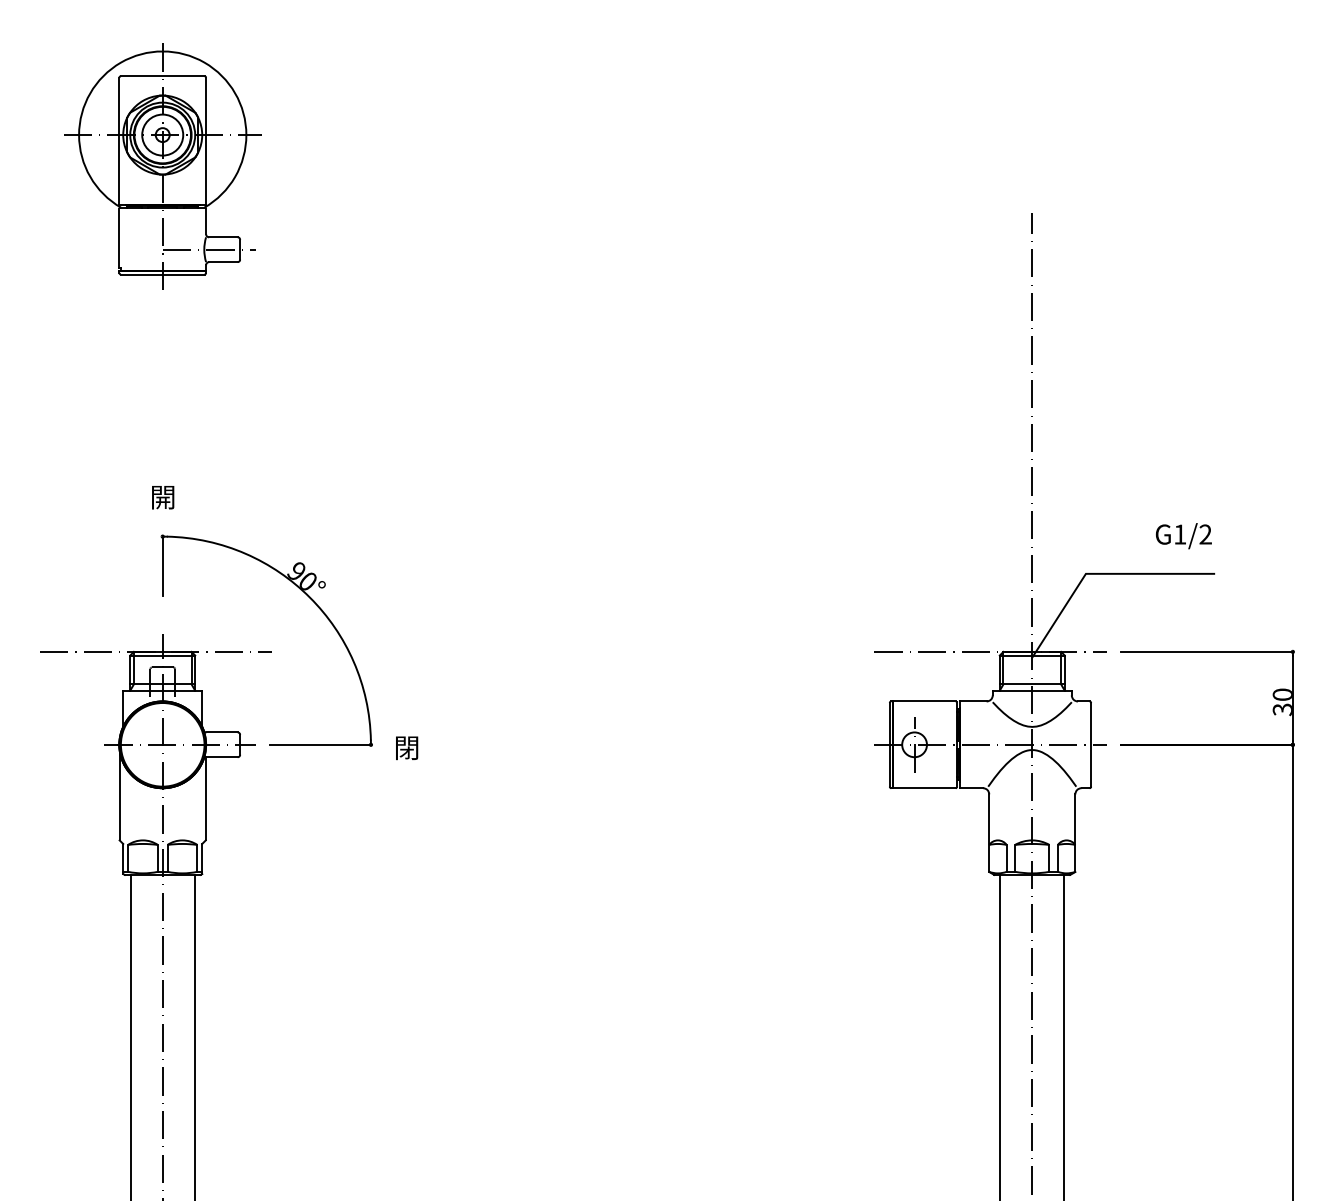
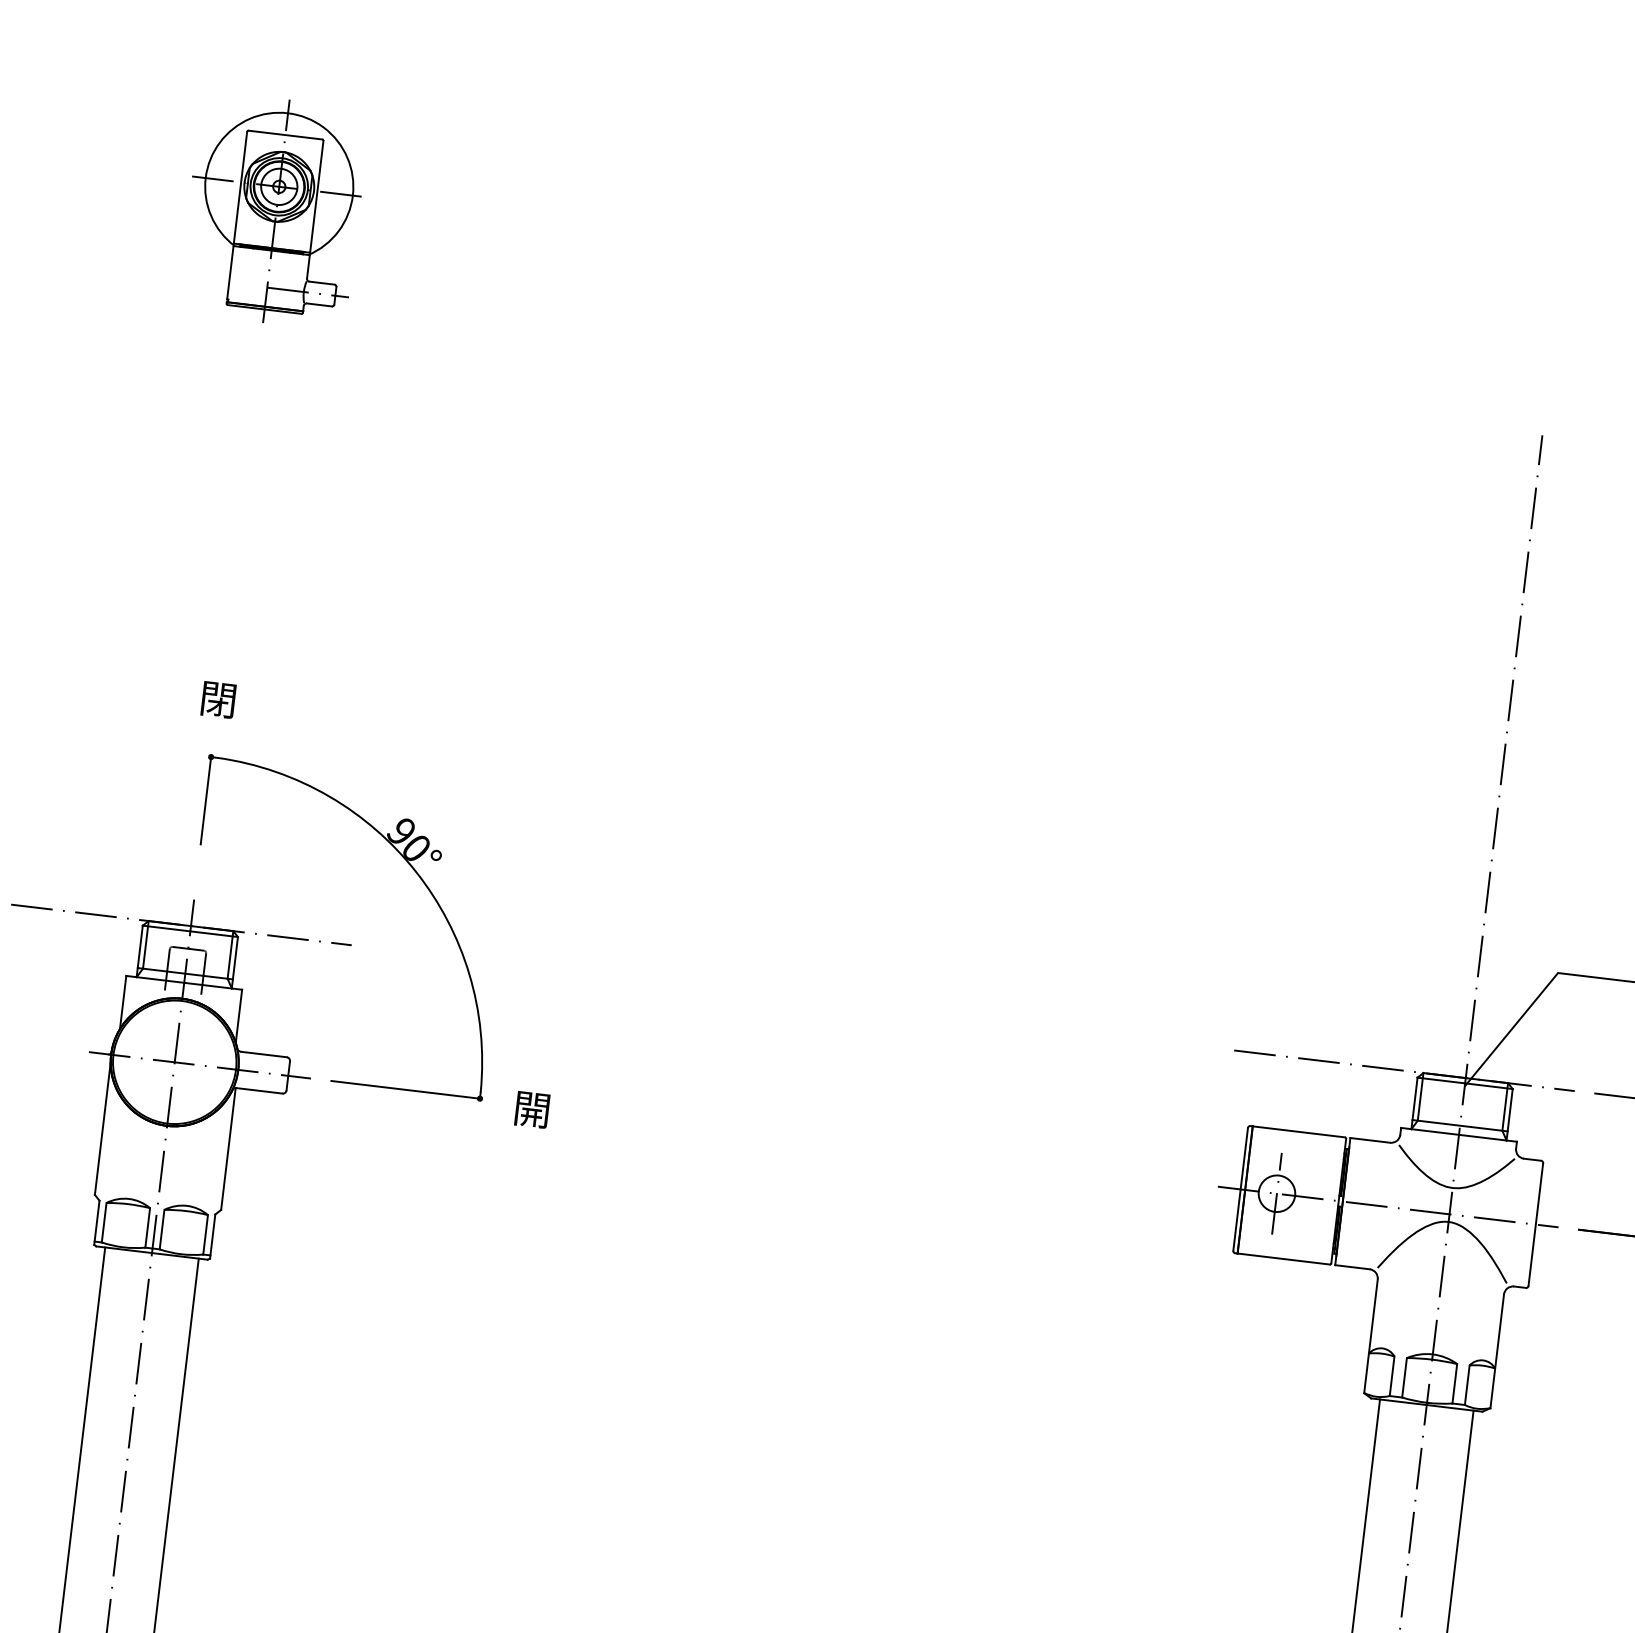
part: (162, 166) -> (275, 214), size x0.6
text: (163, 500) -> (218, 704), 開 -> 閉
text: (406, 750) -> (531, 1113), 閉 -> 開

